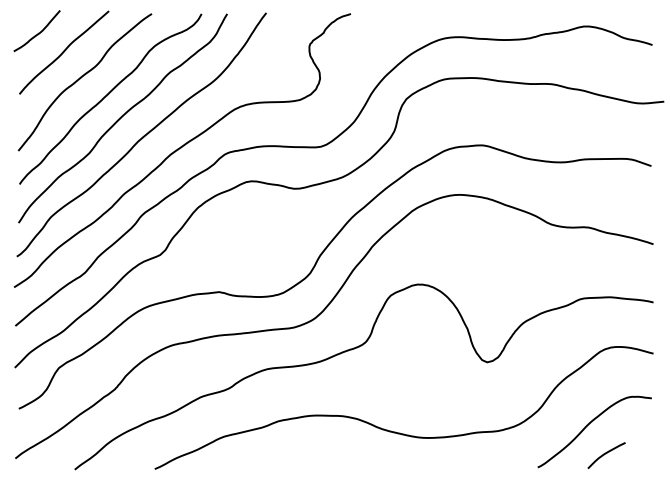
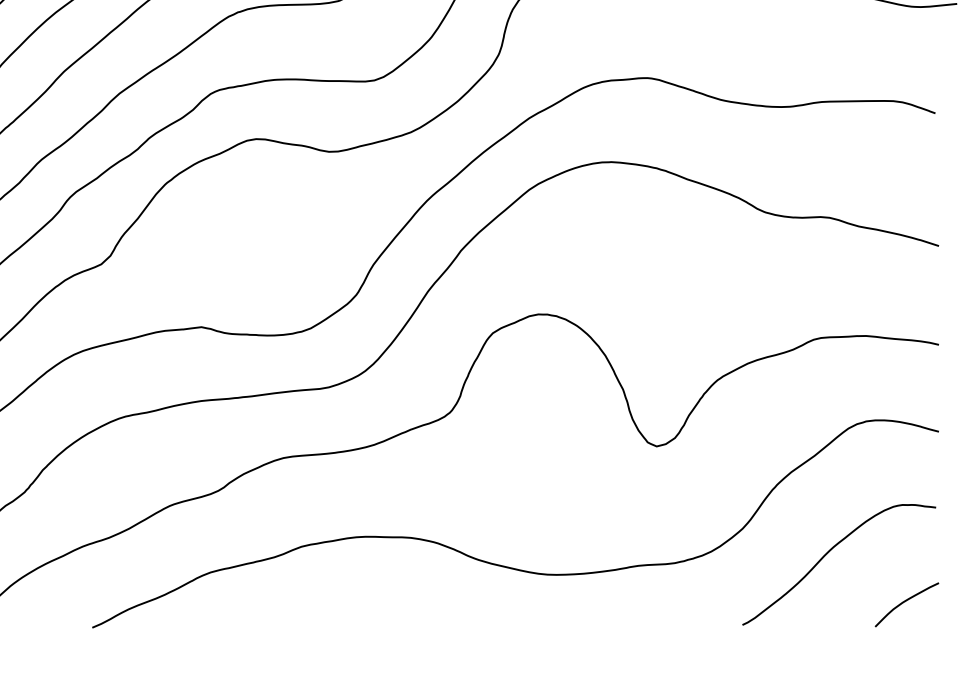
curve: (605, 454) -> (904, 602), moved

